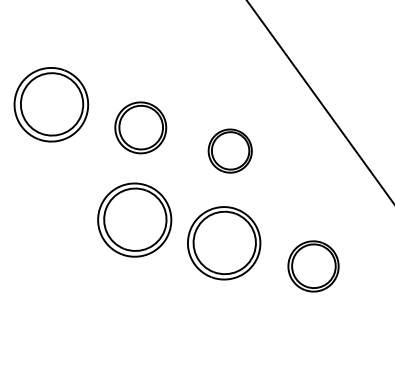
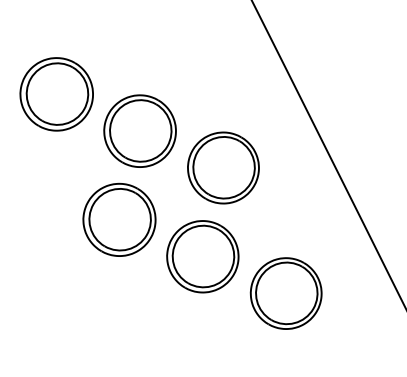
part: (140, 127) -> (139, 130), size x1.43
part: (230, 150) -> (223, 167), size x1.67
part: (312, 266) -> (285, 293), size x1.43

